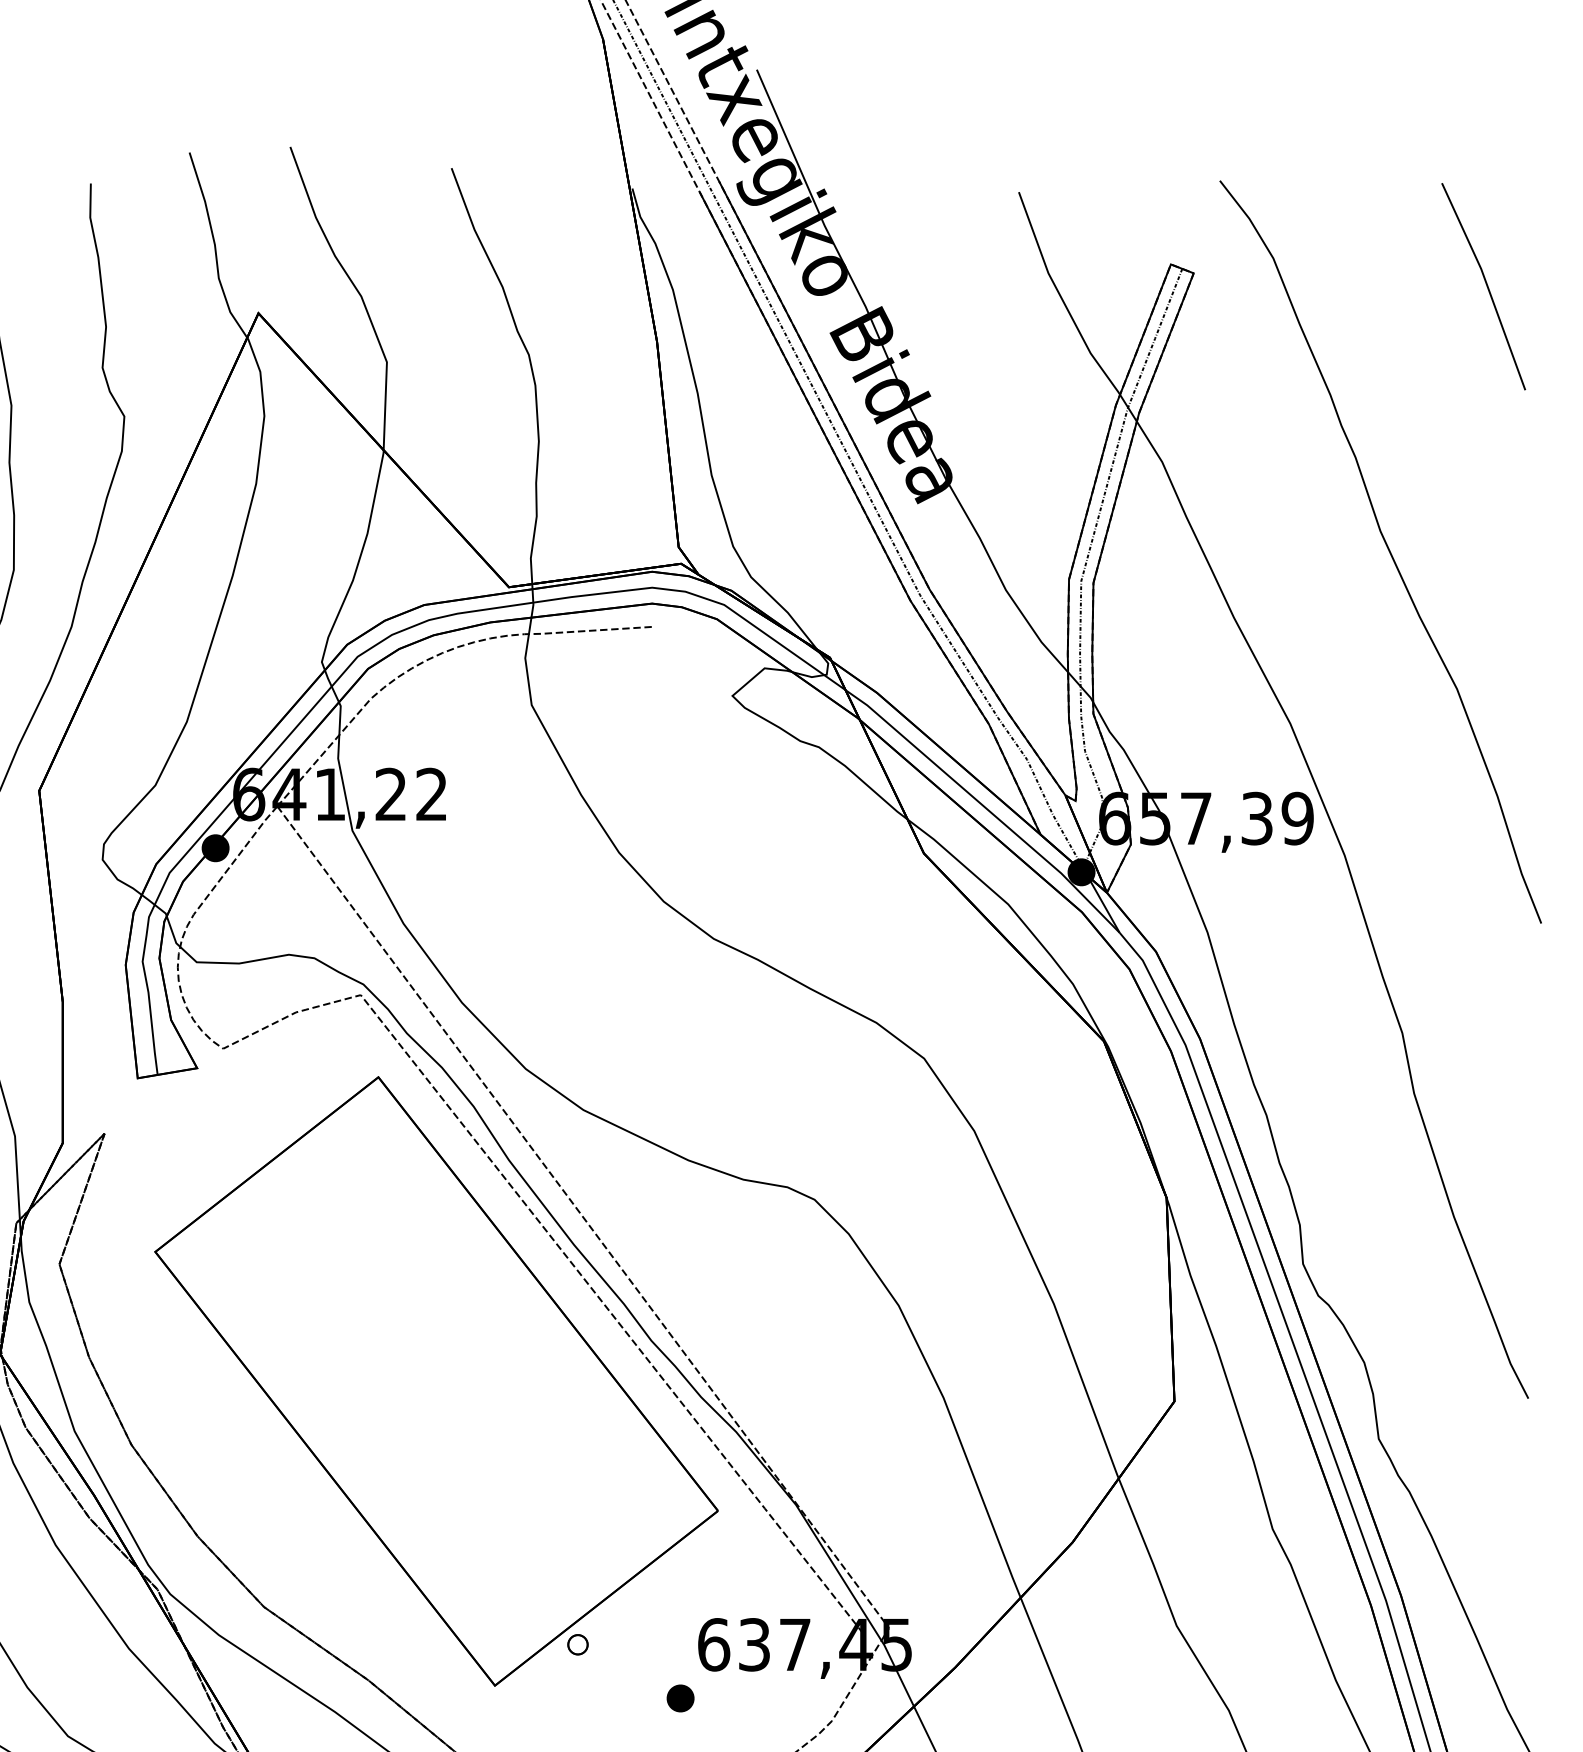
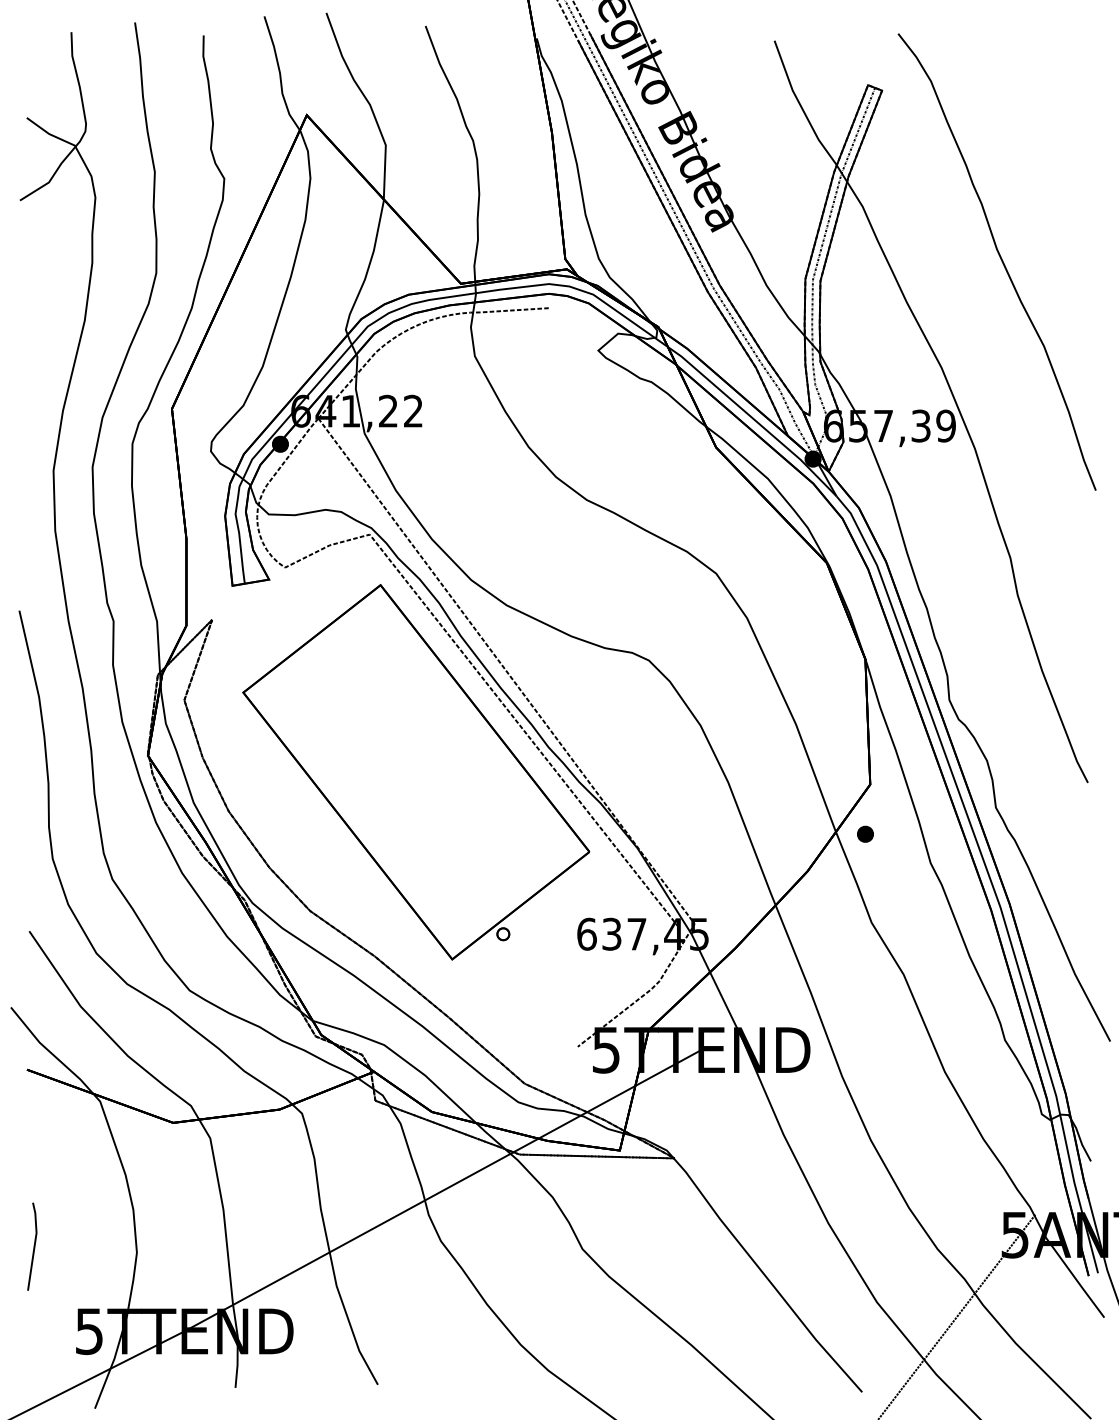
line: (1485, 286) -> (1061, 98), removed
part: (680, 1697) -> (865, 833), moved

